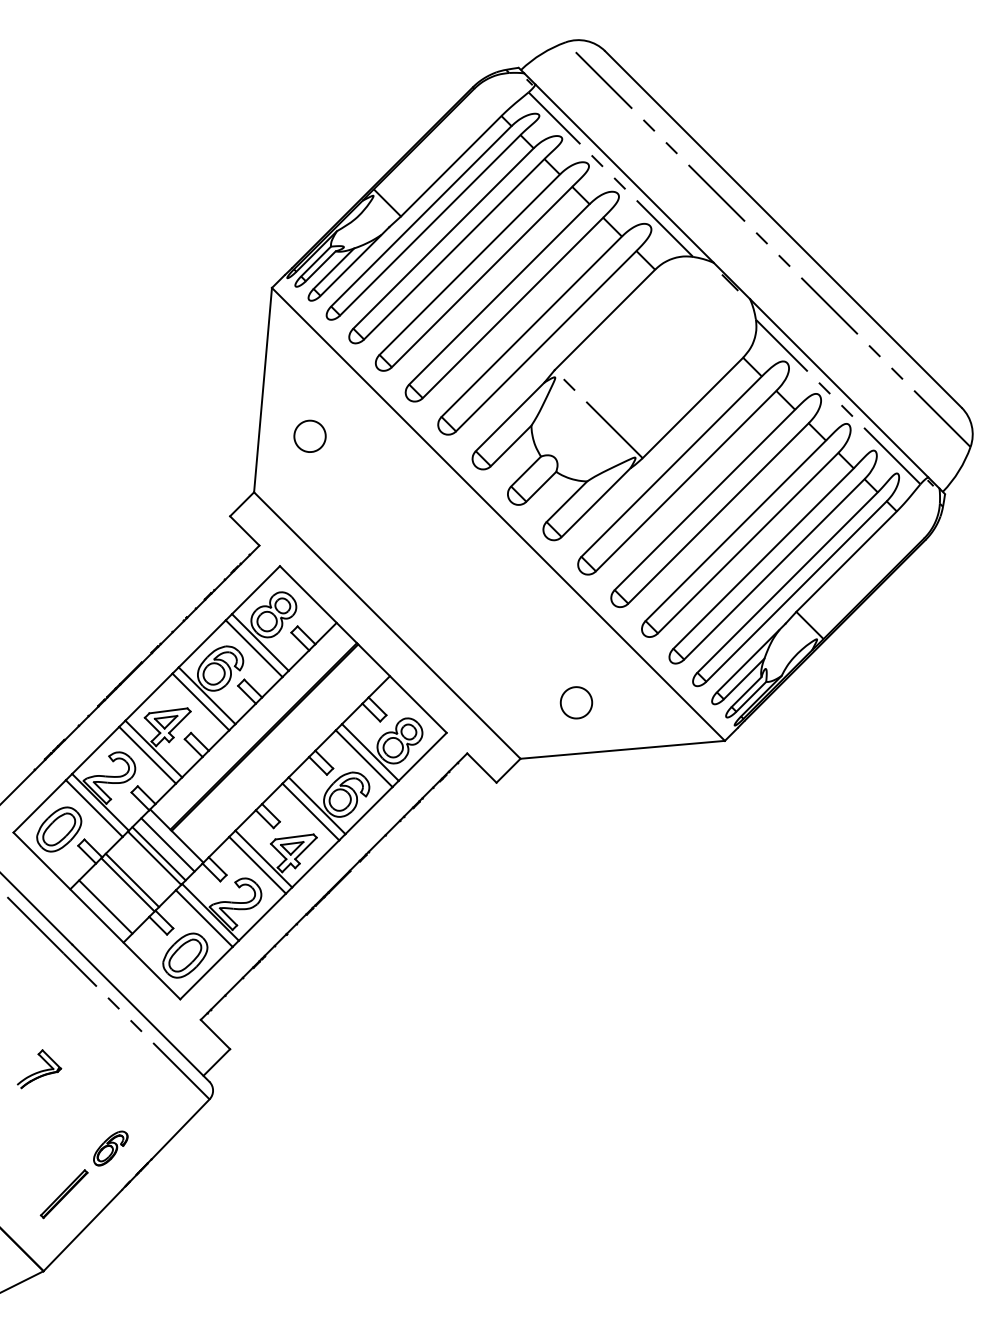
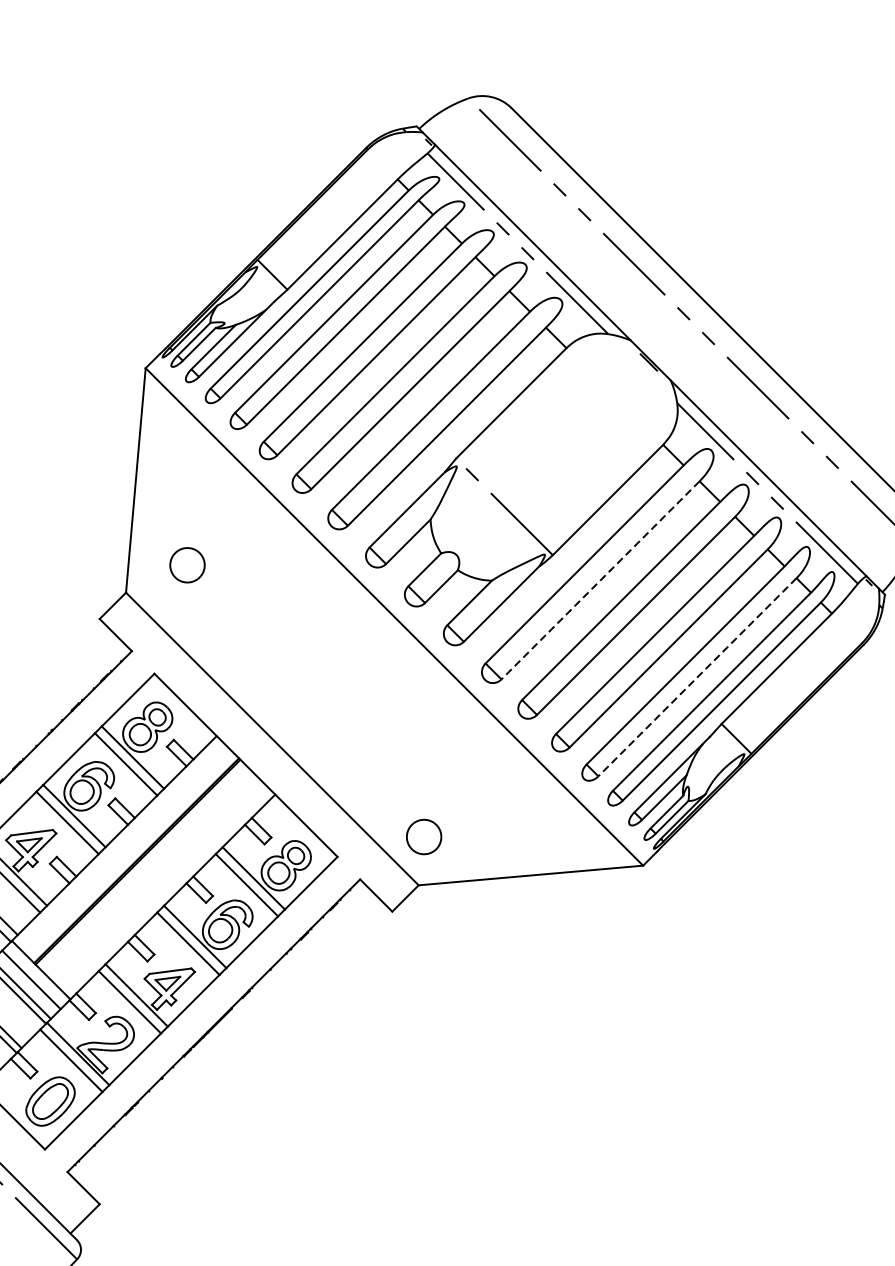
part: (309, 435) -> (186, 564), moved
line: (686, 481) -> (600, 580), solid -> dashed
line: (774, 569) -> (697, 677), solid -> dashed
part: (576, 702) -> (424, 836), moved

